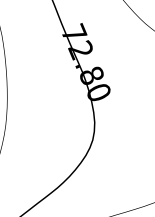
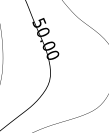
text: (81, 54) -> (43, 34), 72.80 -> 50.00

